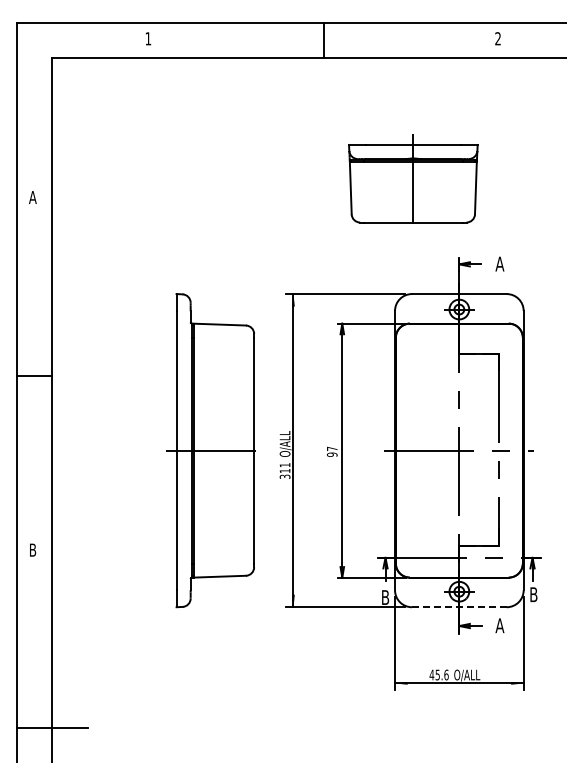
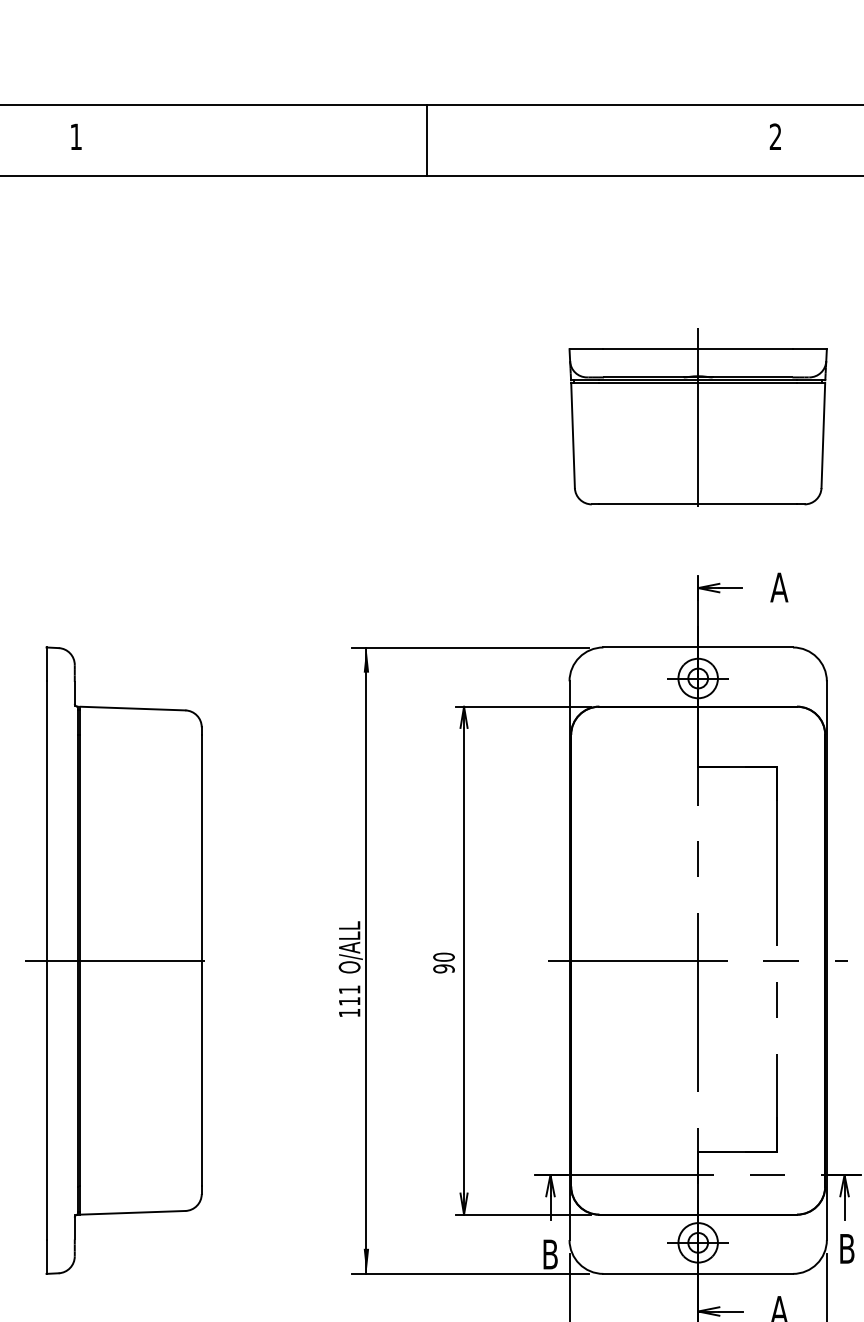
part: (413, 178) -> (698, 416), moved
text: (332, 448) -> (444, 956), 97 -> 90
part: (210, 450) -> (114, 960), moved
text: (284, 476) -> (348, 1012), 311 -> 111
line: (459, 607) -> (698, 1274), dashed -> solid

